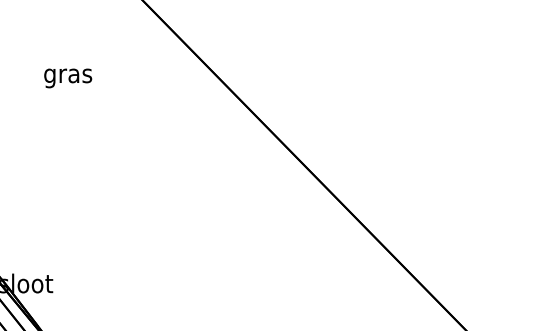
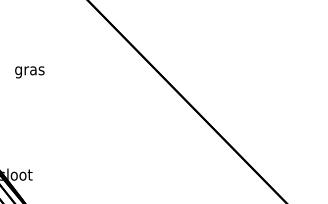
text: (67, 78) -> (29, 72), moved

